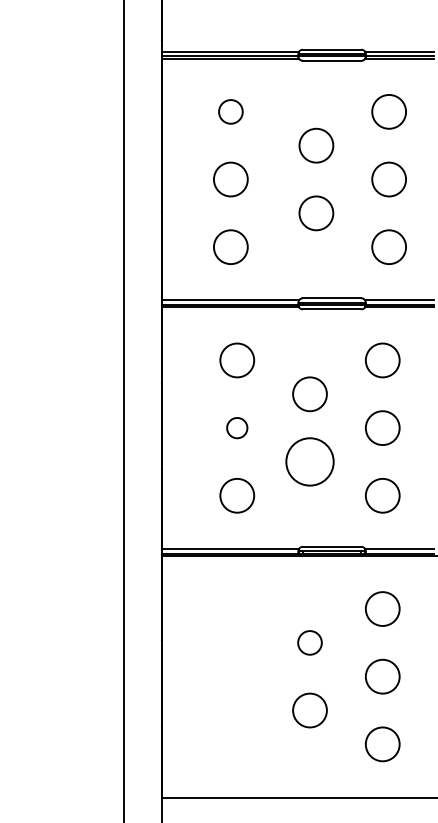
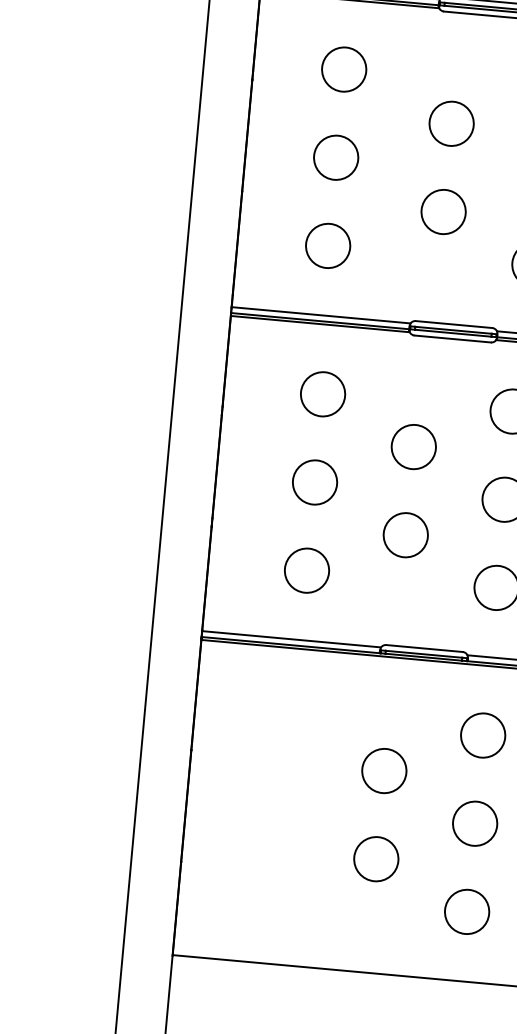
circle: (230, 111) -> (343, 69), size x1.43
circle: (237, 428) -> (315, 483), size x1.67
circle: (309, 461) -> (405, 534), size x0.71
circle: (309, 642) -> (383, 770), size x1.43

